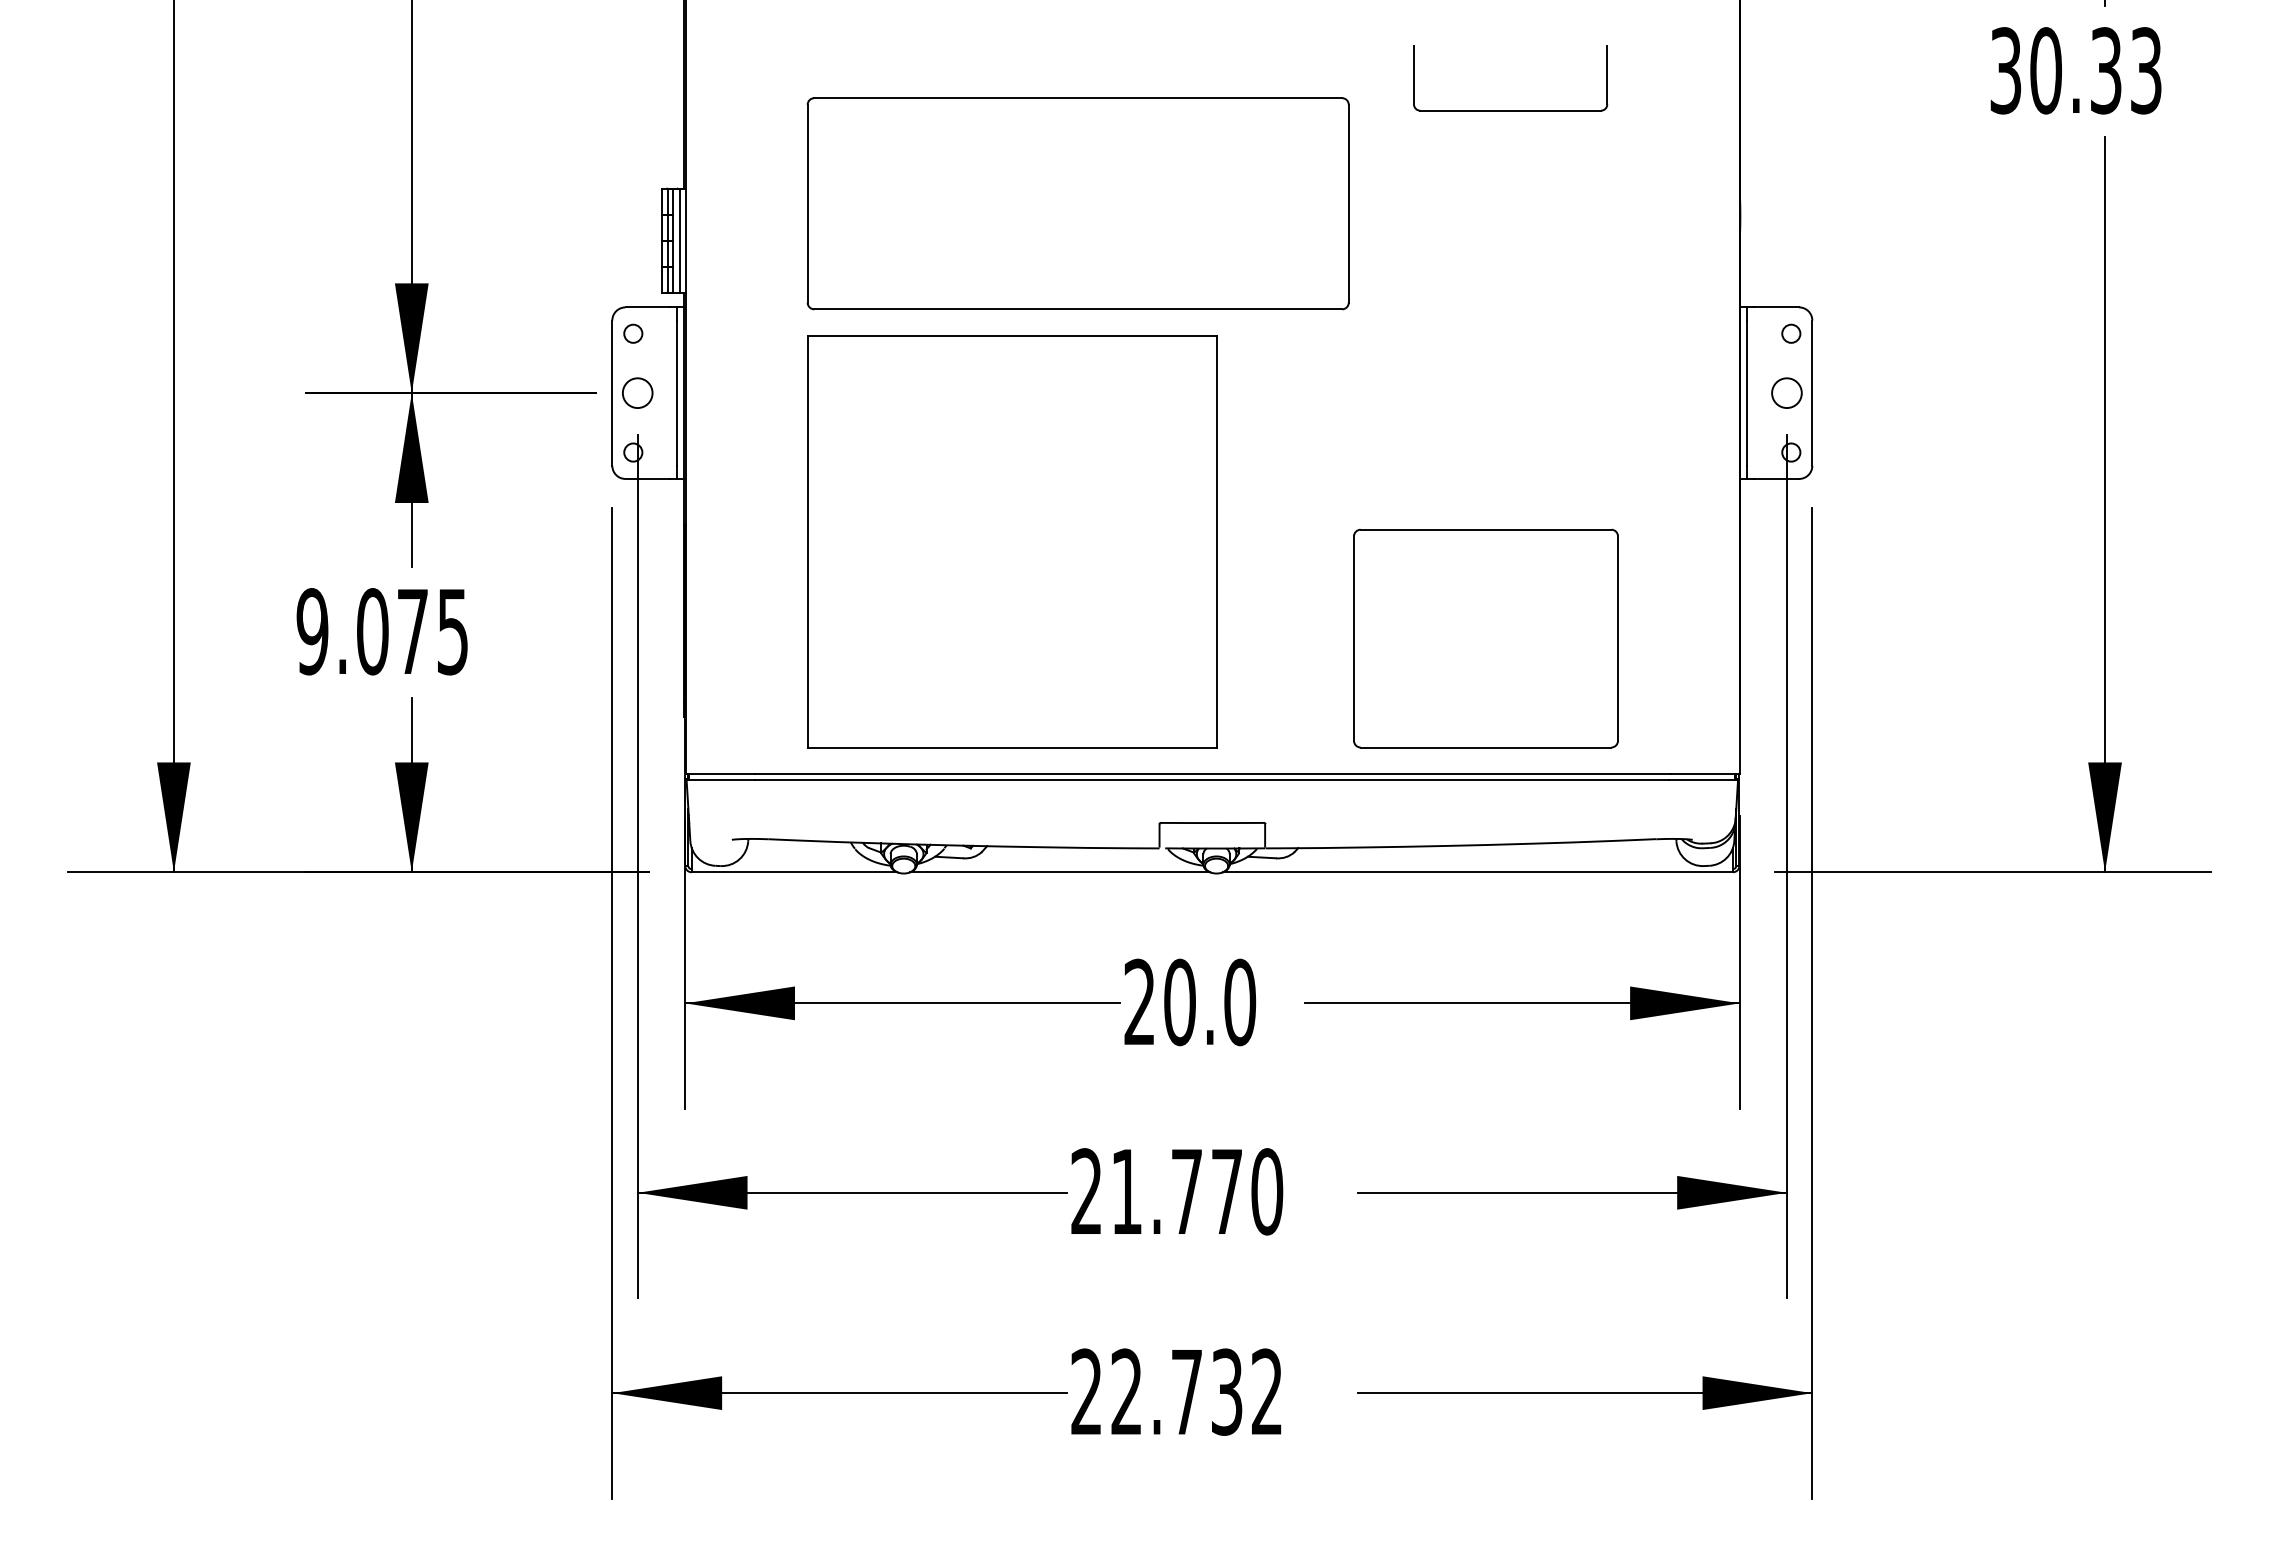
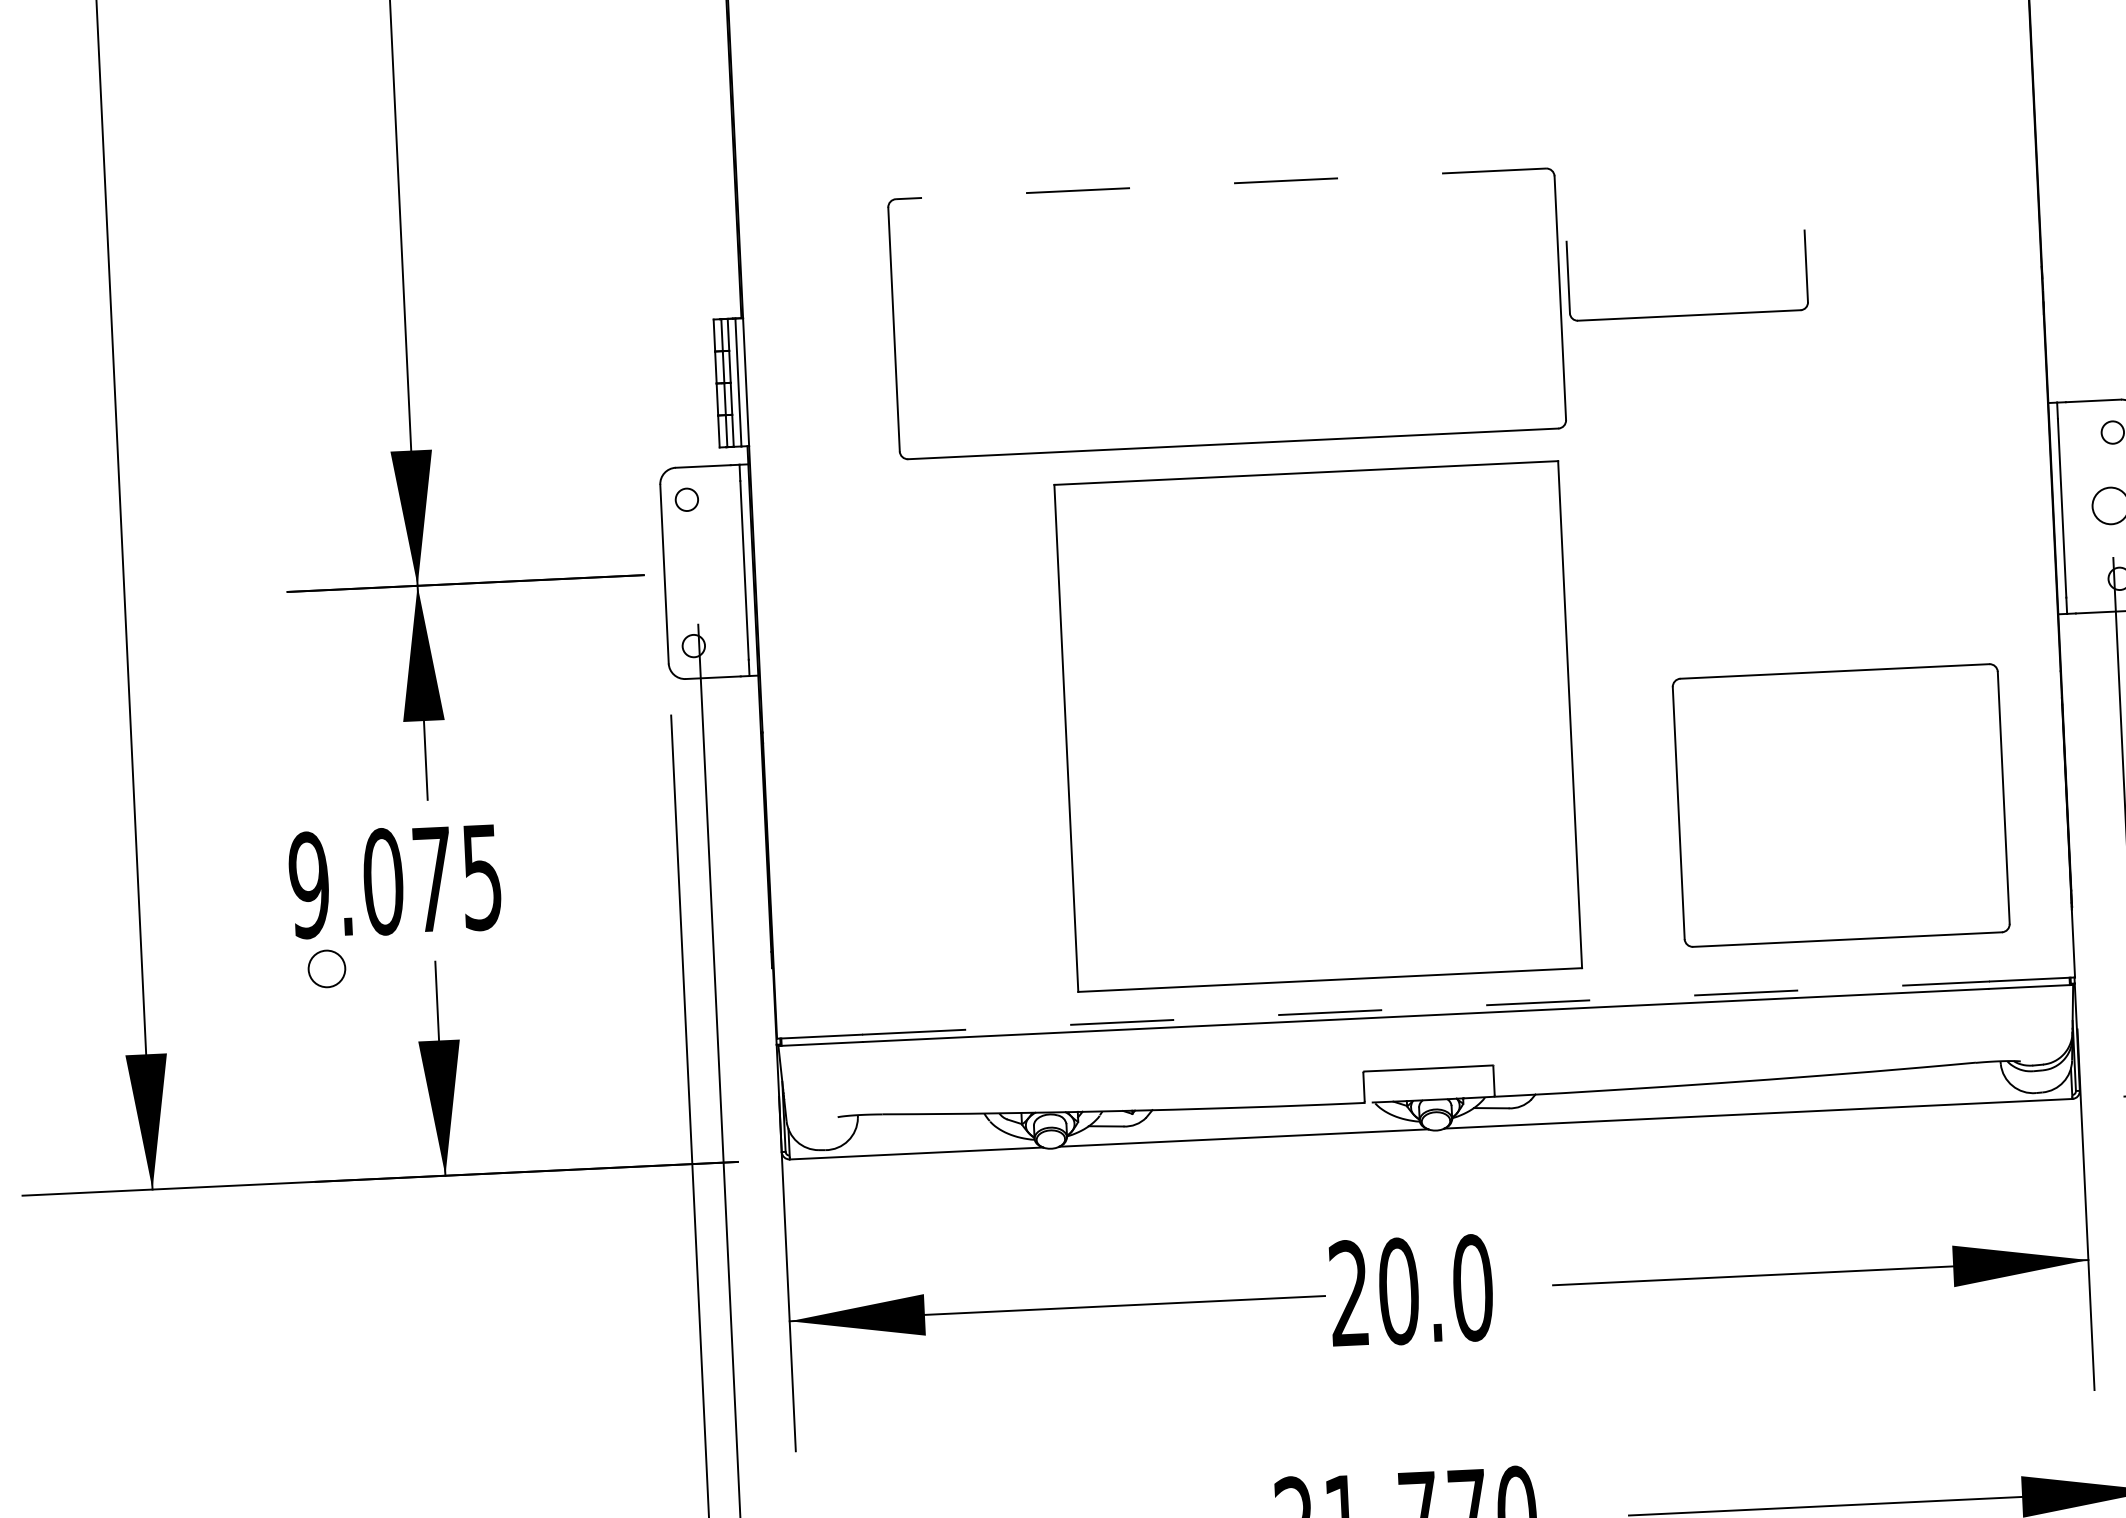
line: (1078, 98) -> (1221, 184), solid -> dashed
part: (1510, 110) -> (1689, 315), moved
circle: (637, 392) -> (326, 968), moved
part: (1012, 541) -> (1318, 726), moved
part: (1485, 638) -> (1840, 805), moved
line: (1212, 773) -> (1425, 1007), solid -> dashed

